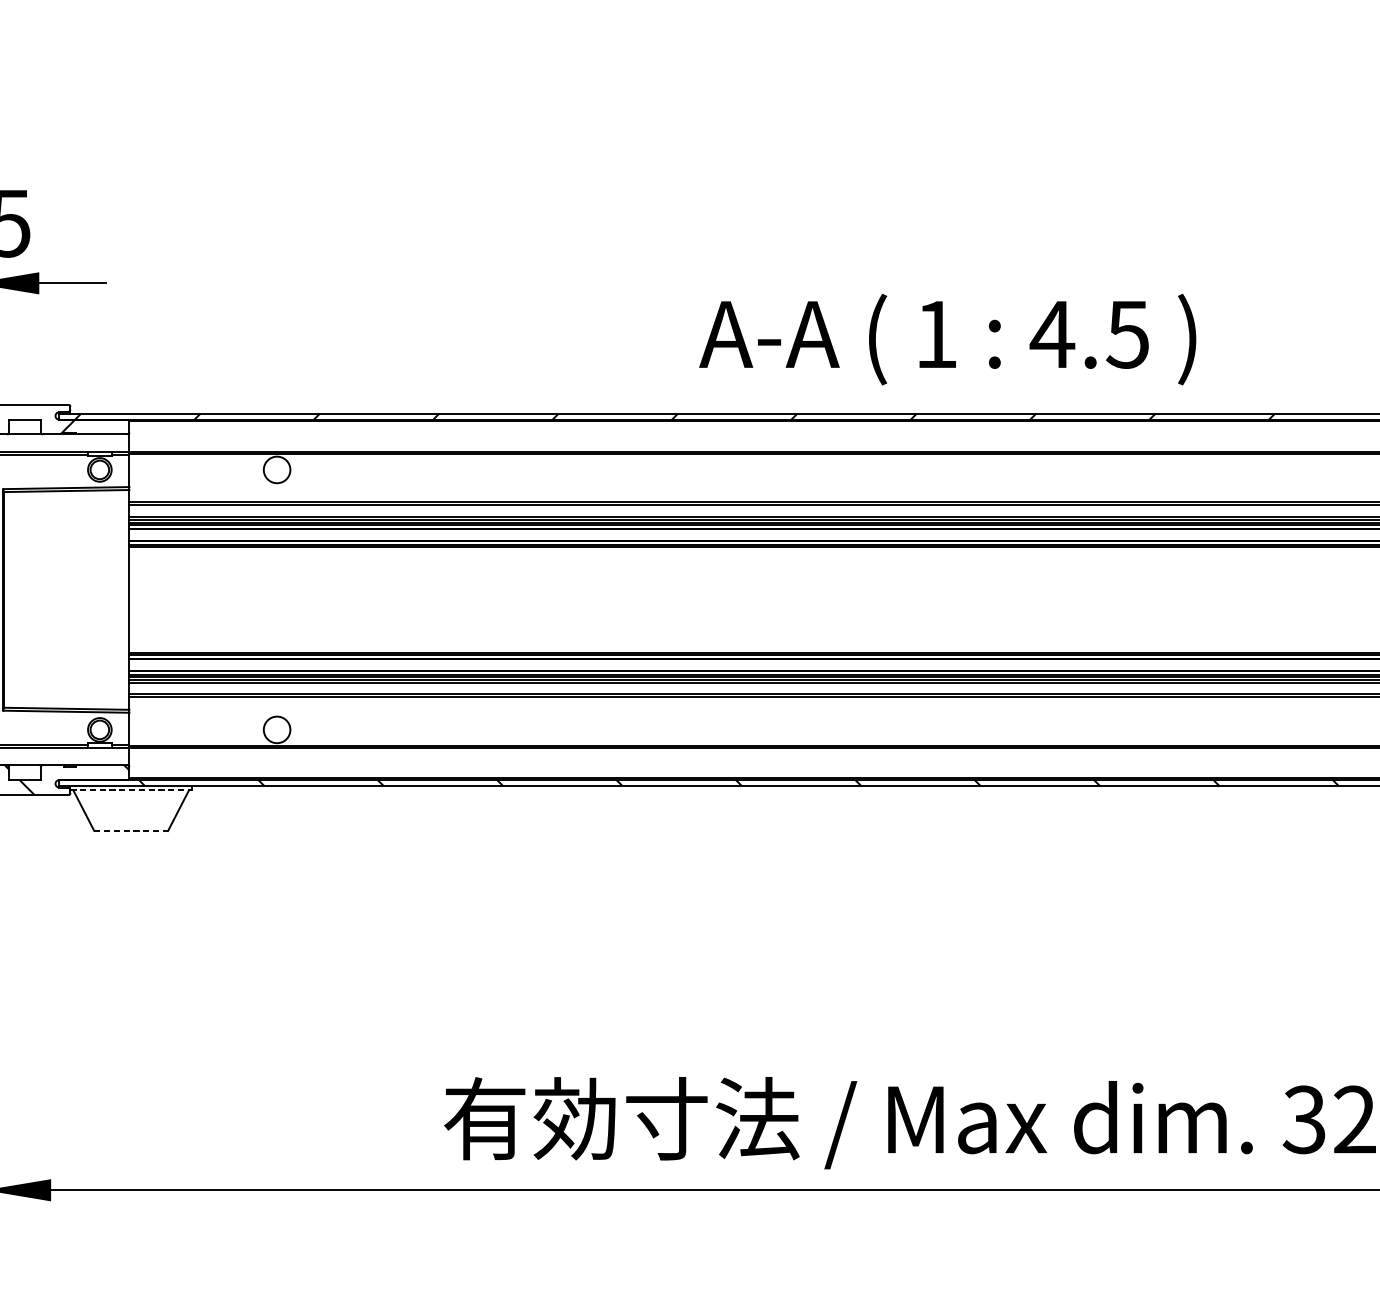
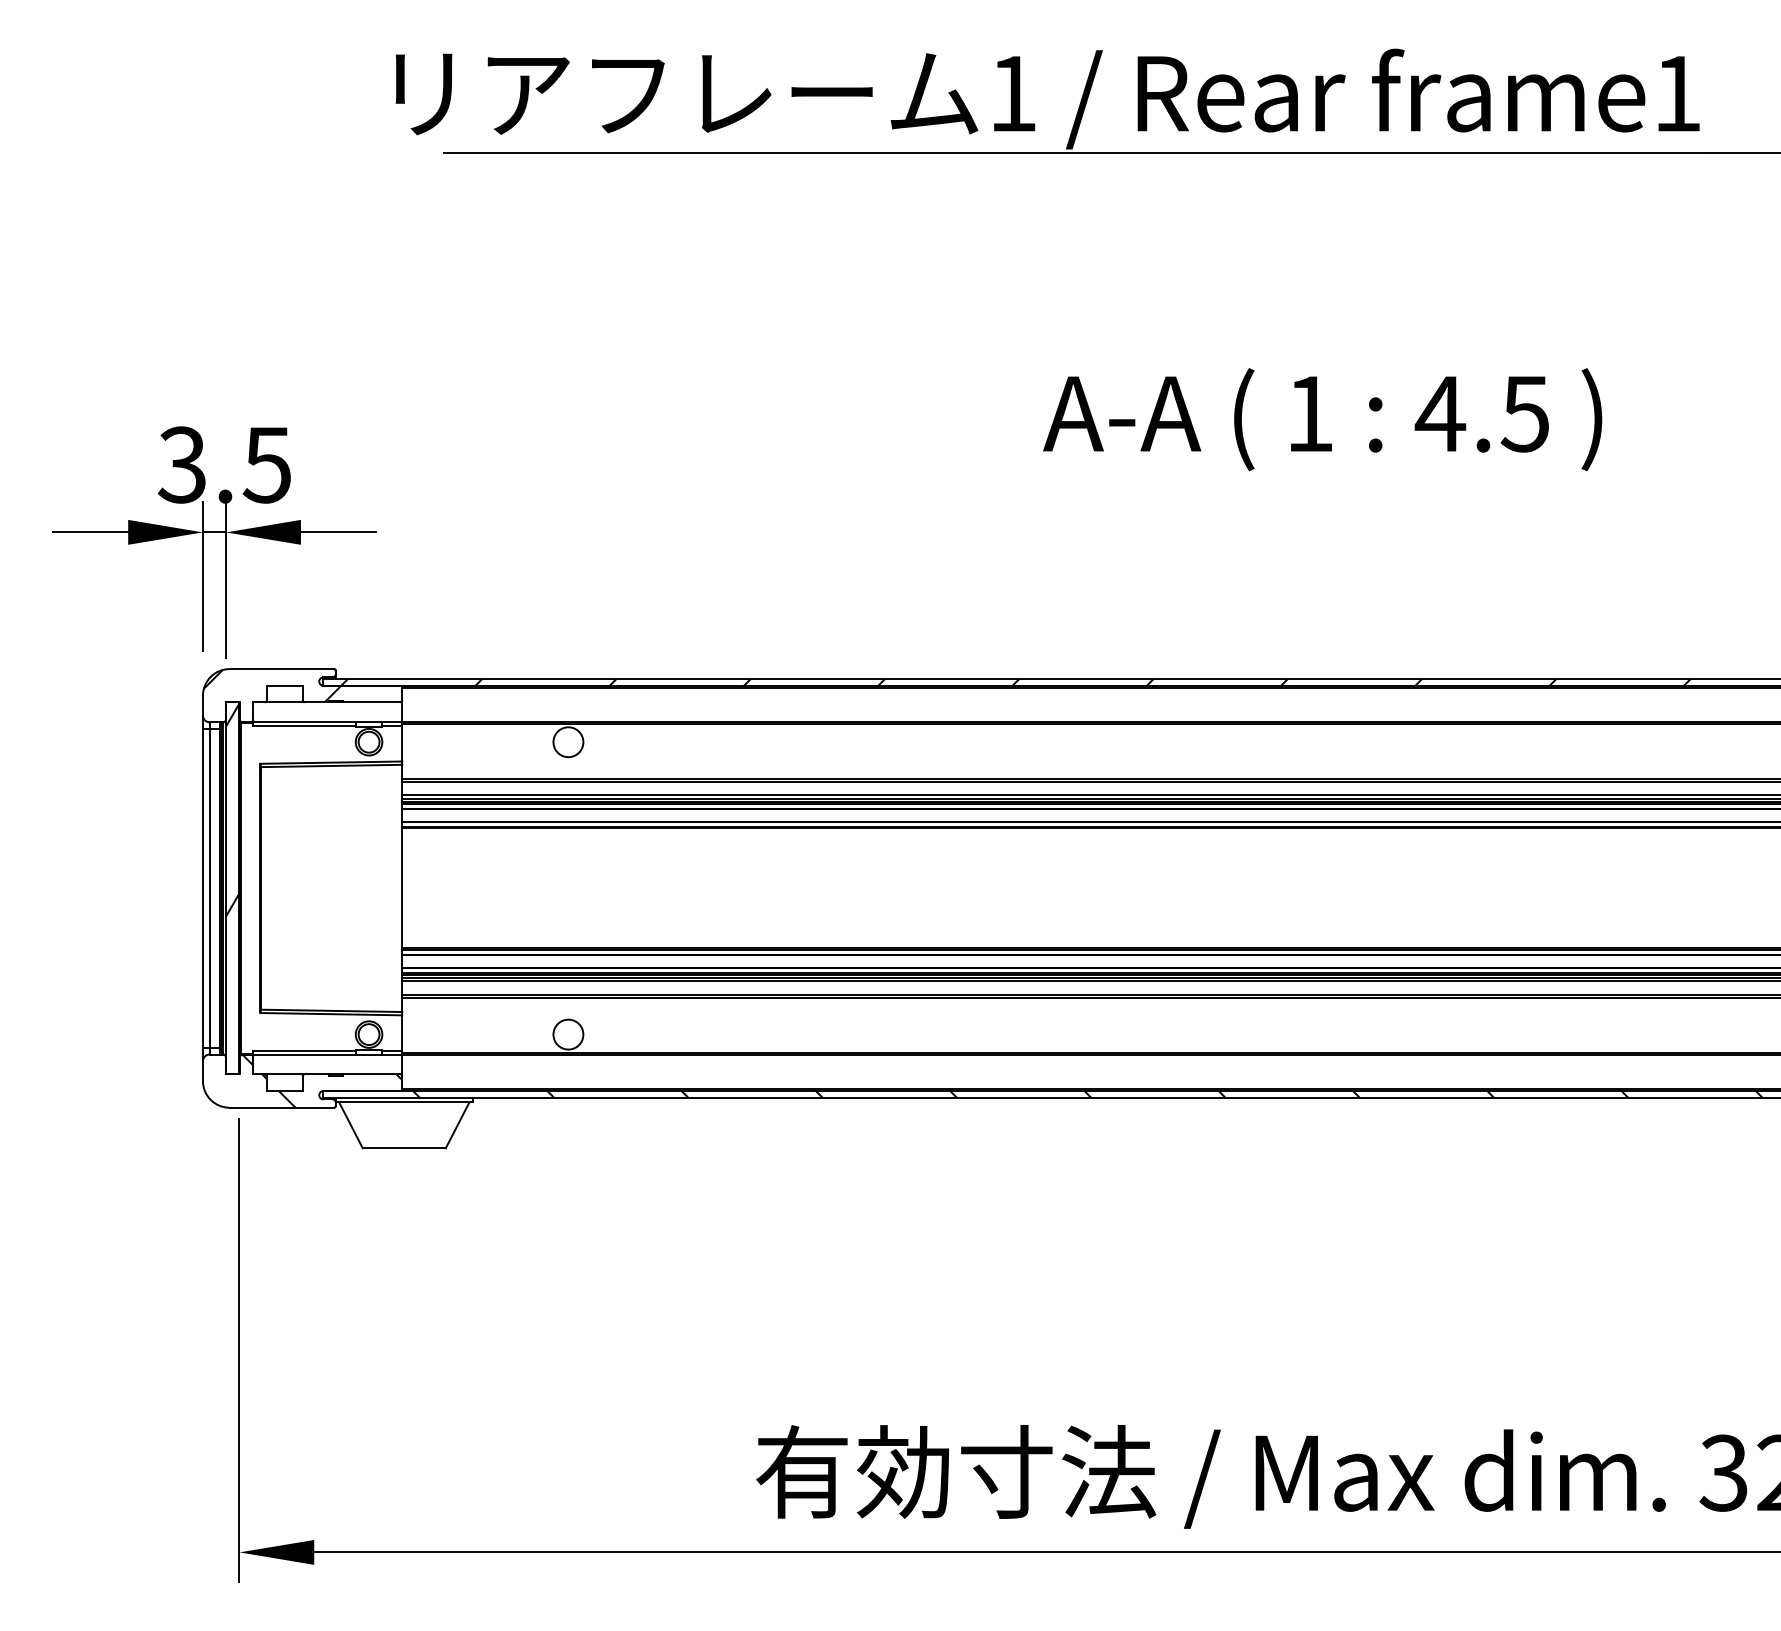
text: (947, 339) -> (1322, 419), moved
line: (131, 790) -> (404, 1102), dashed -> solid
line: (131, 831) -> (404, 1148), dashed -> solid

